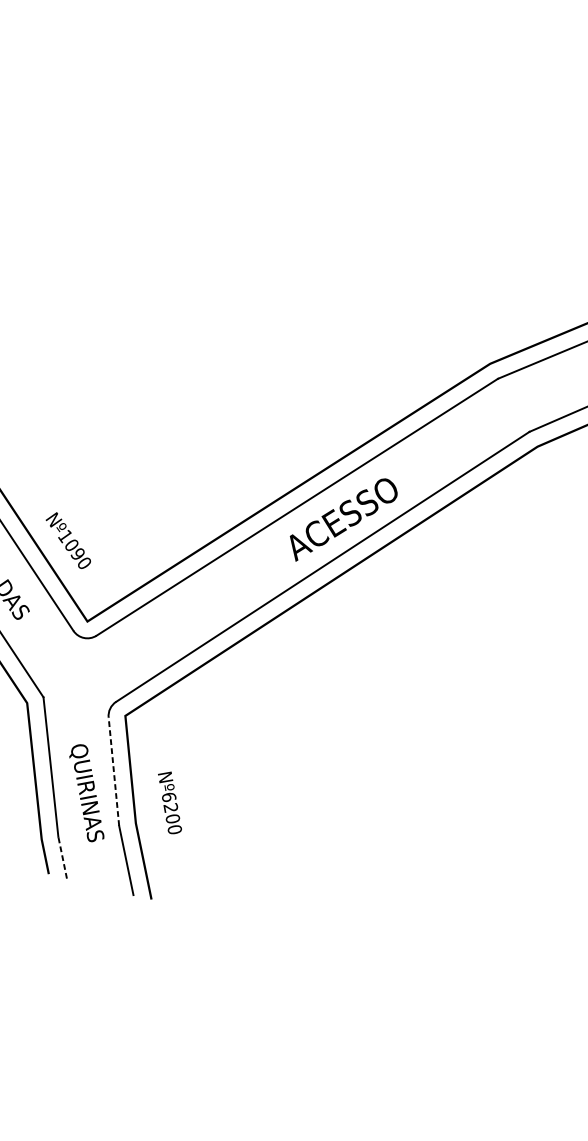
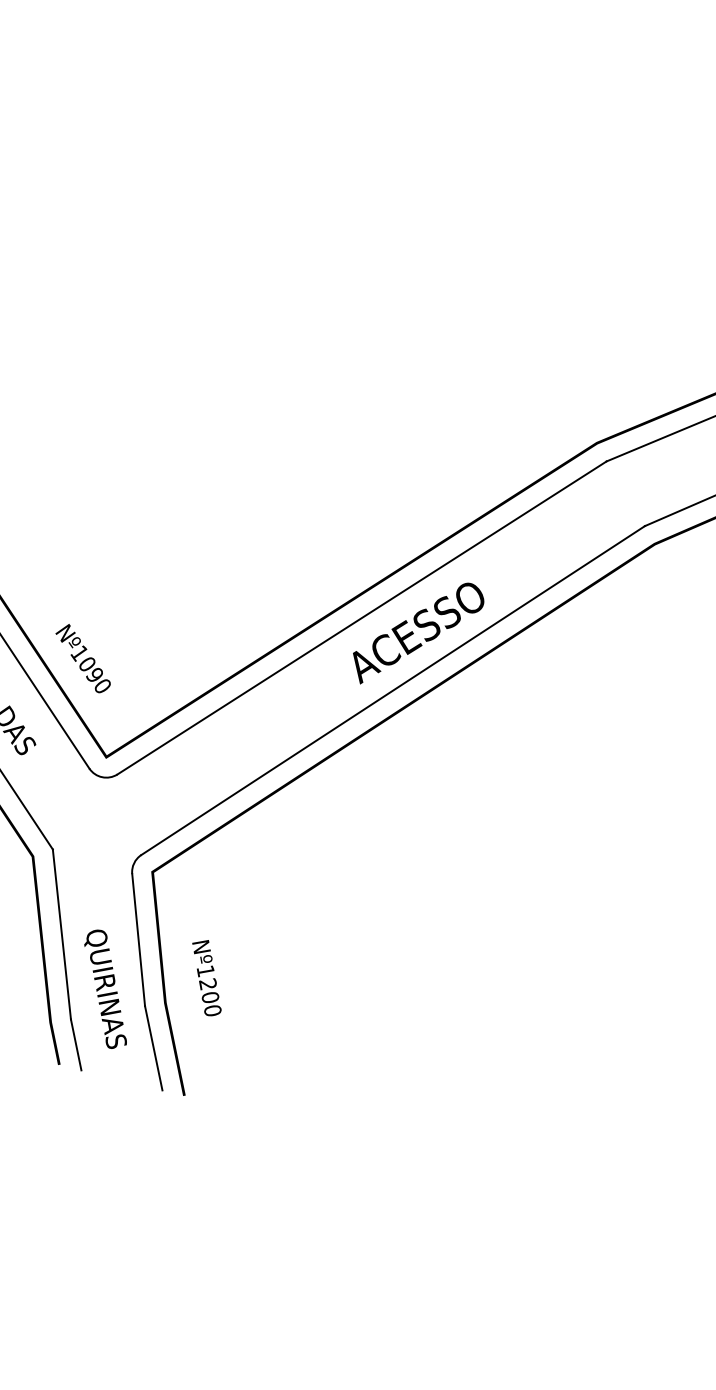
line: (113, 771) -> (138, 939), dashed -> solid
text: (86, 792) -> (105, 988), moved
text: (168, 797) -> (205, 971), Nº6200 -> Nº1200
line: (62, 857) -> (76, 1044), dashed -> solid

